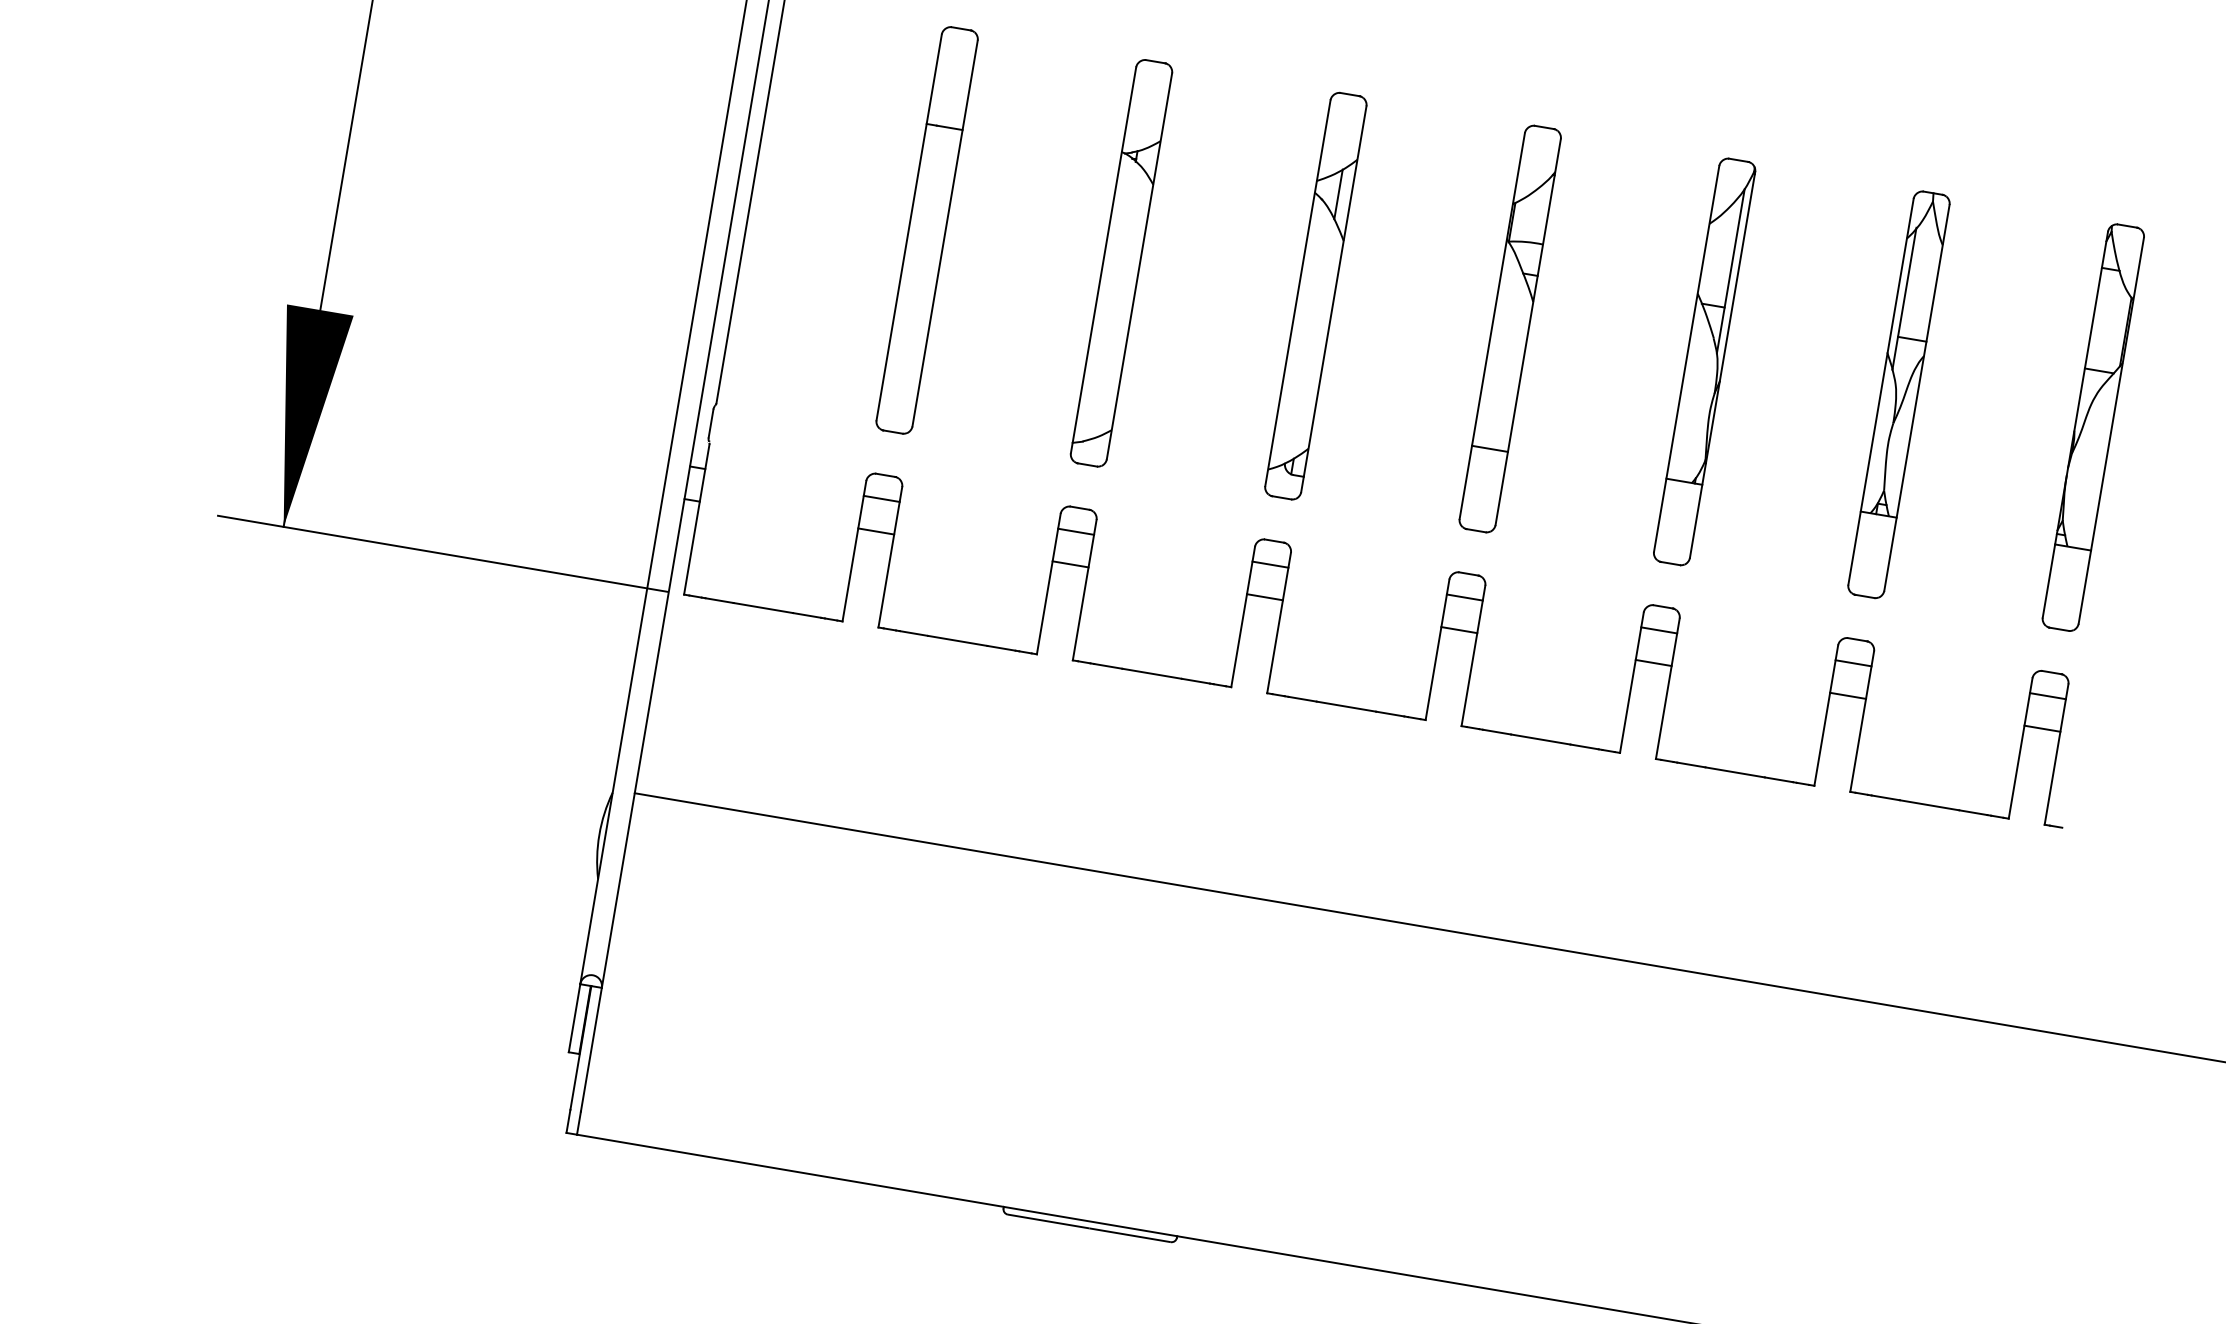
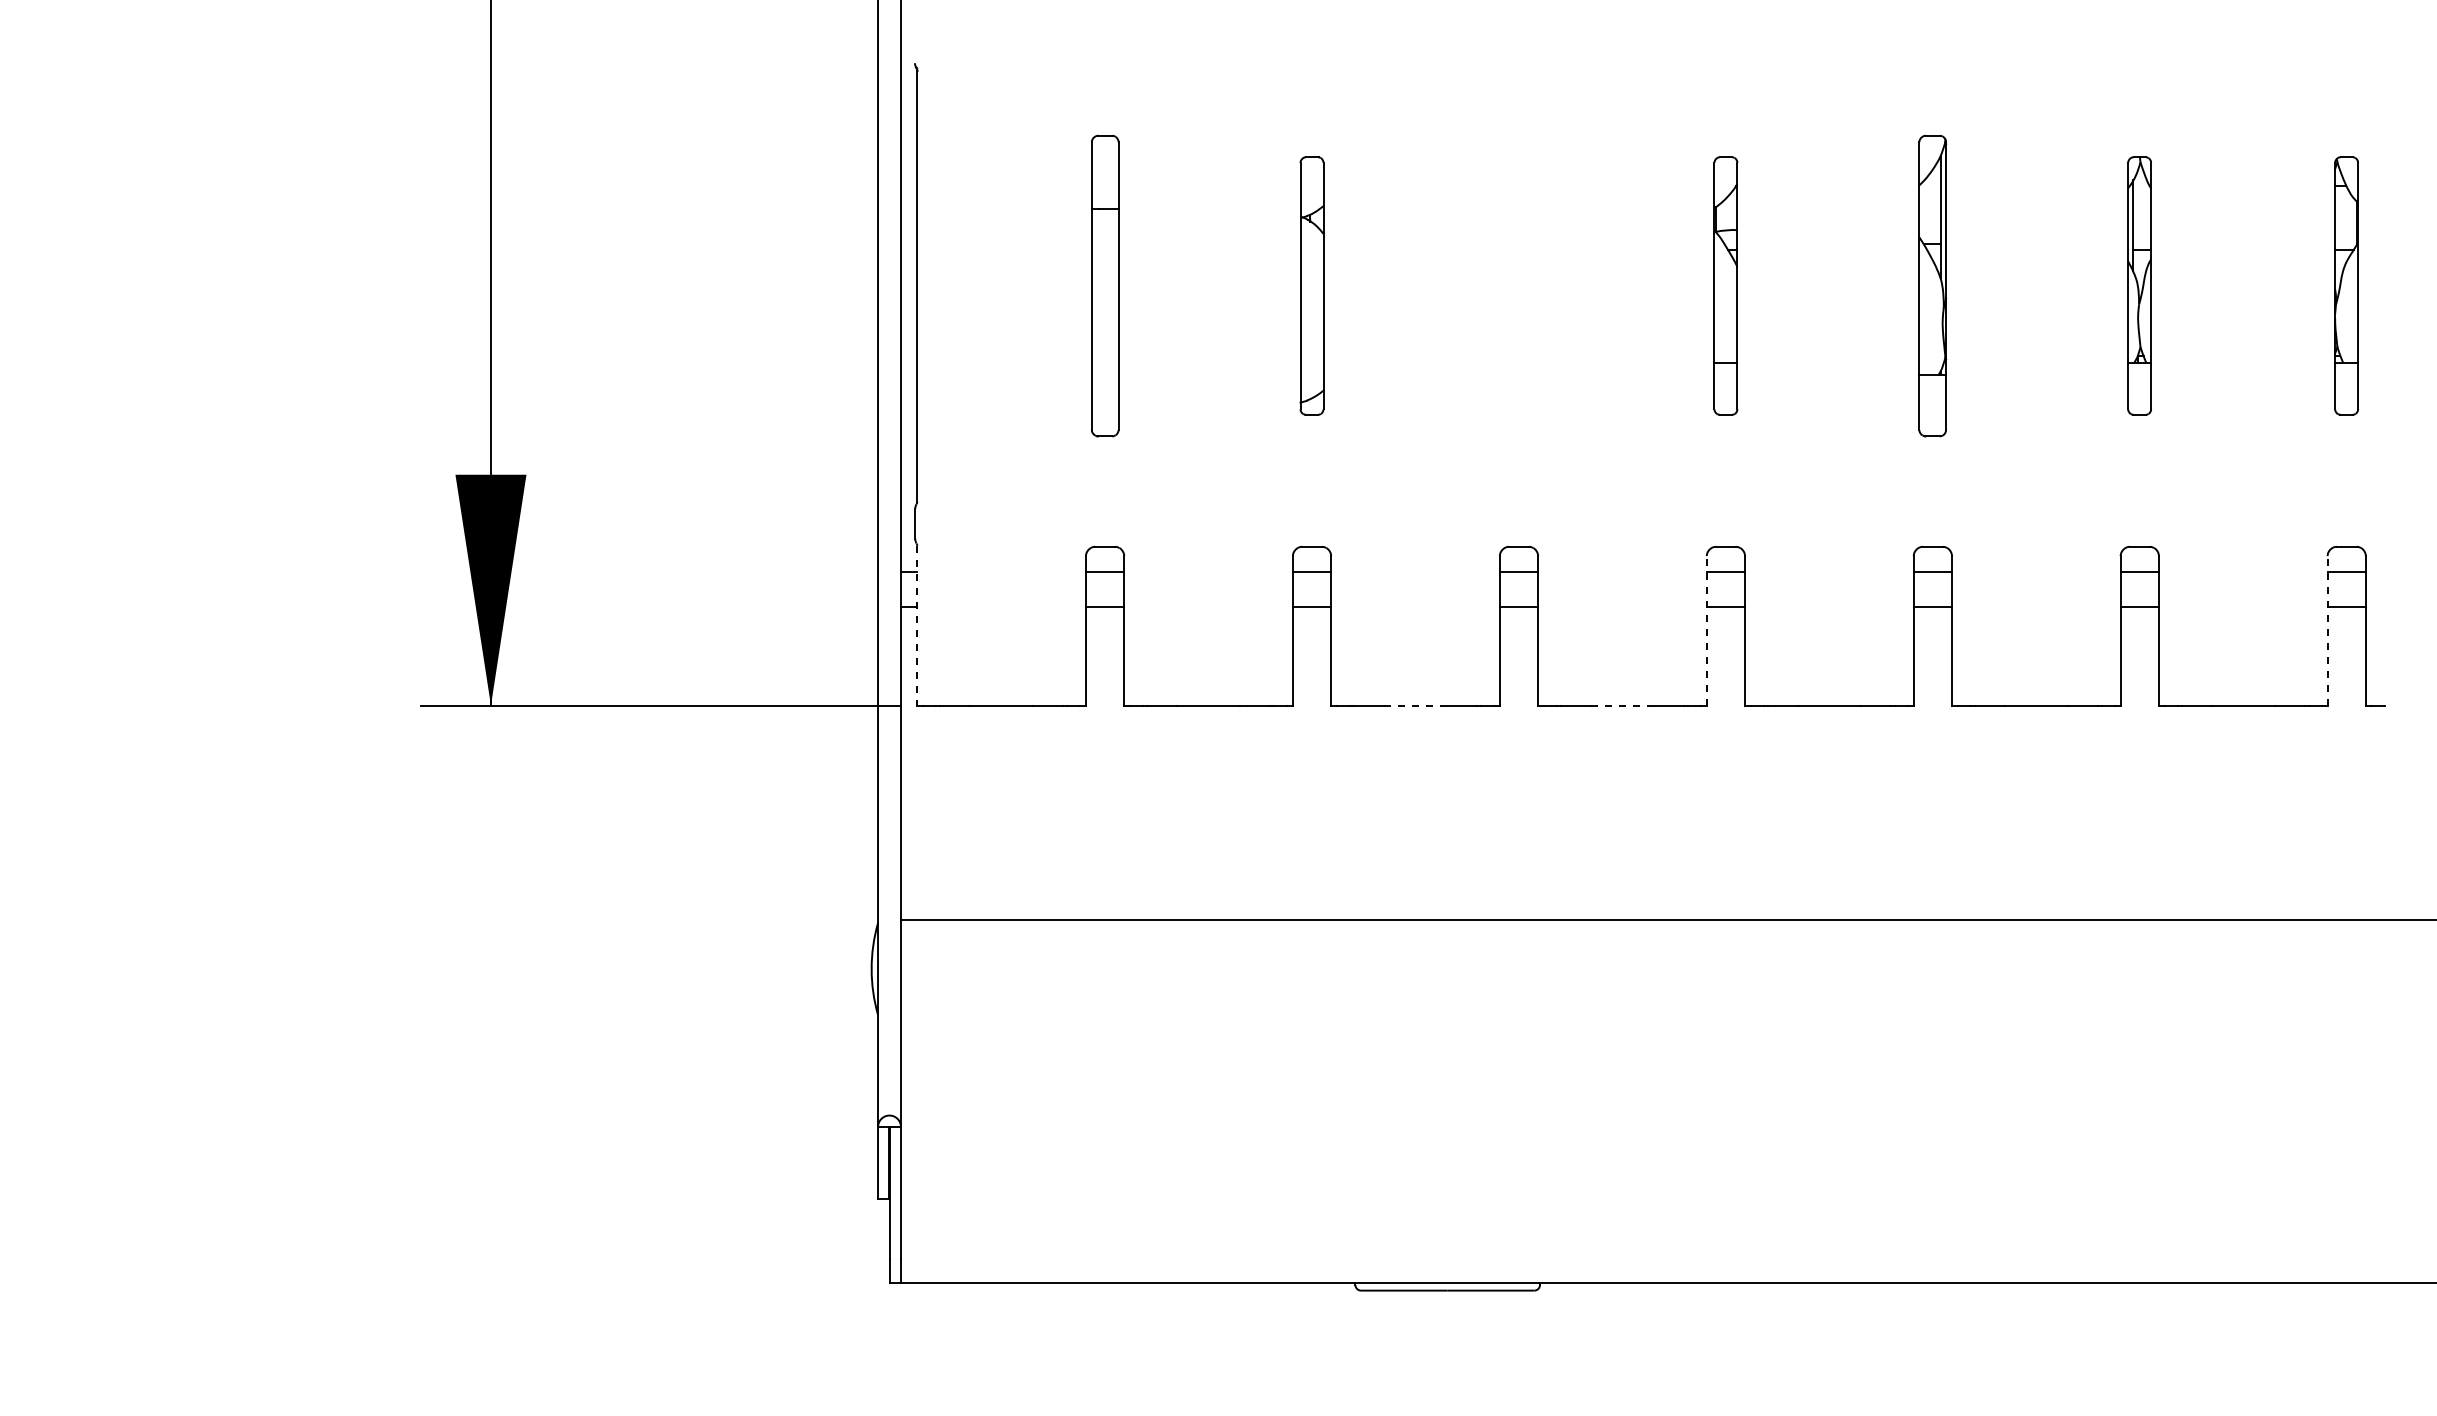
part: (927, 229) -> (1105, 285), size x0.7
part: (1121, 262) -> (1311, 285), size x0.6
part: (1315, 295) -> (1518, 285), removed
part: (1509, 328) -> (1725, 285), size x0.6
part: (1704, 361) -> (1932, 285), size x0.7
part: (1898, 394) -> (2139, 285), size x0.6
part: (2093, 427) -> (2346, 285), size x0.6
line: (697, 519) -> (917, 625), solid -> dashed
line: (1437, 649) -> (1706, 630), solid -> dashed
line: (1152, 673) -> (1415, 705), solid -> dashed
line: (1346, 706) -> (1622, 705), solid -> dashed
line: (2020, 748) -> (2327, 630), solid -> dashed

